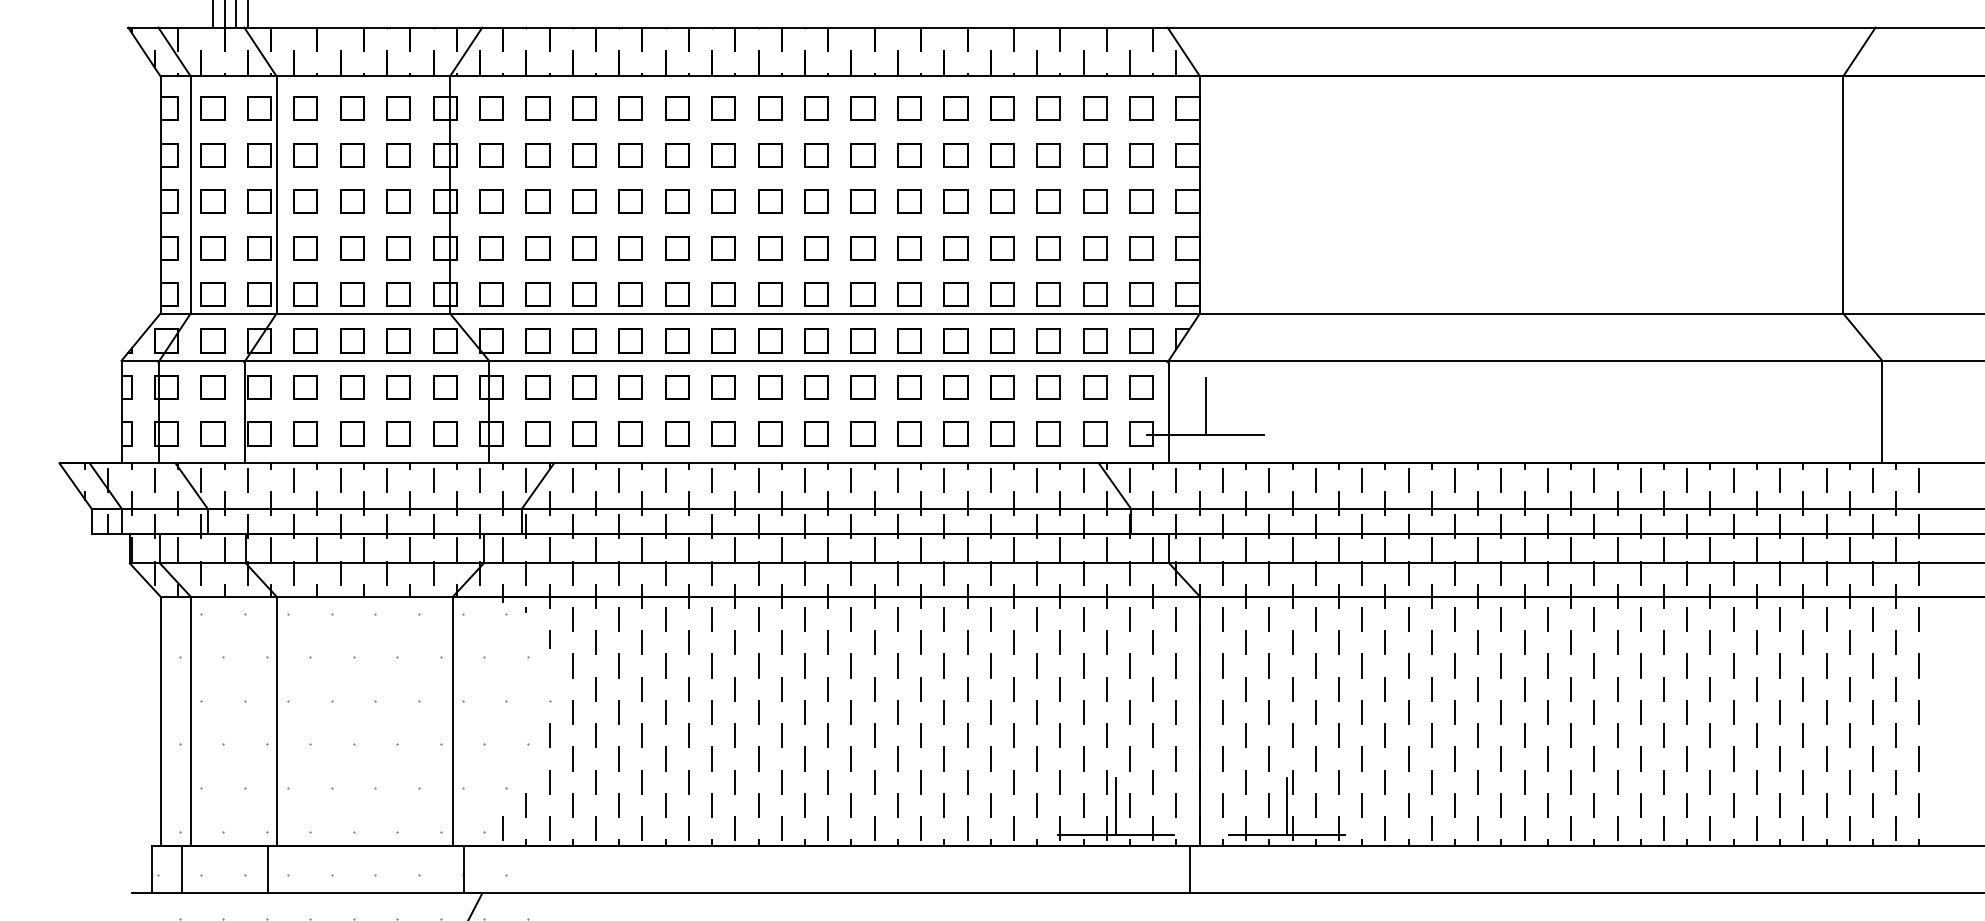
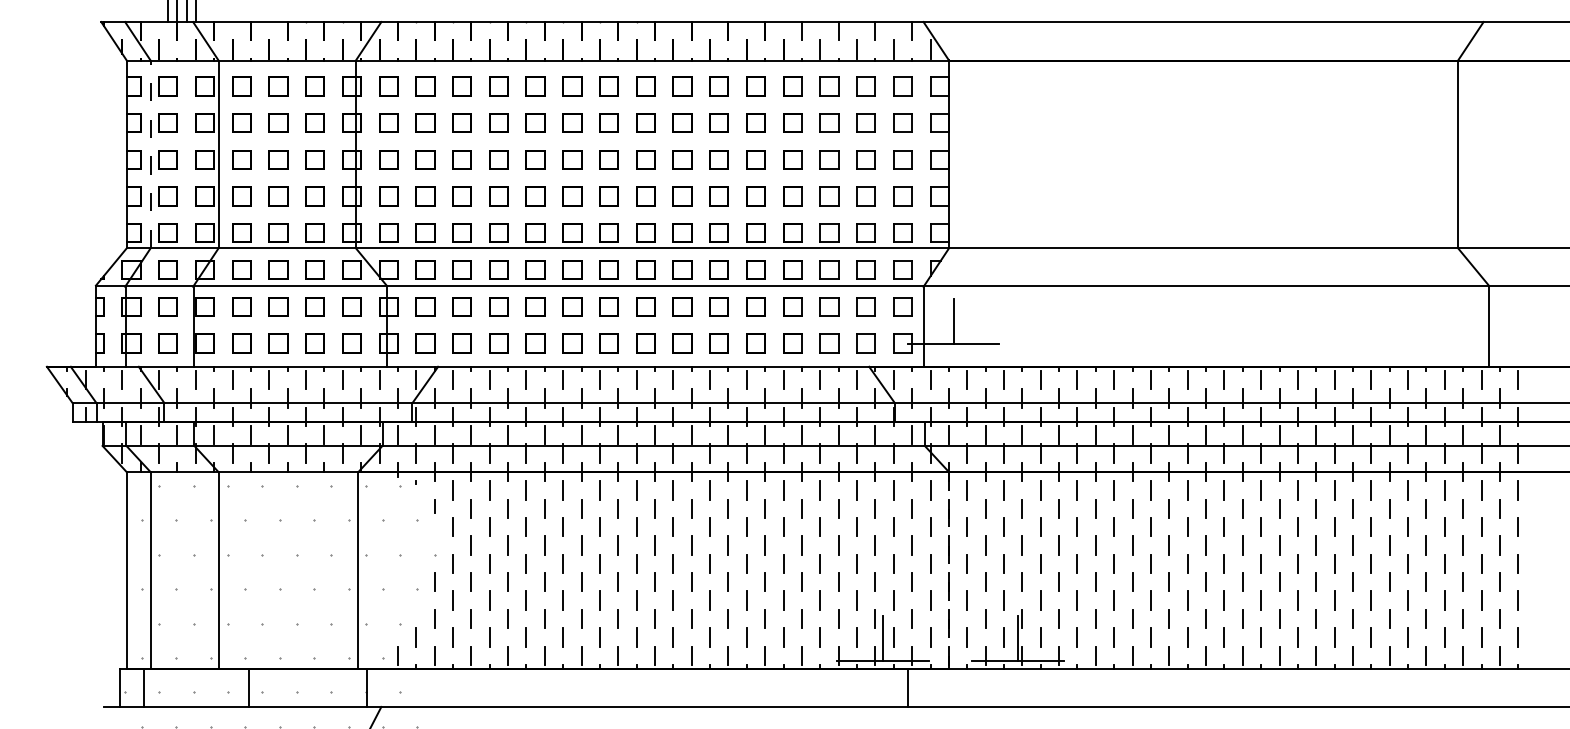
line: (190, 194) -> (150, 154), solid -> dashed
line: (1199, 721) -> (948, 570), solid -> dashed
line: (267, 869) -> (248, 688), moved
line: (1189, 869) -> (908, 688), moved

